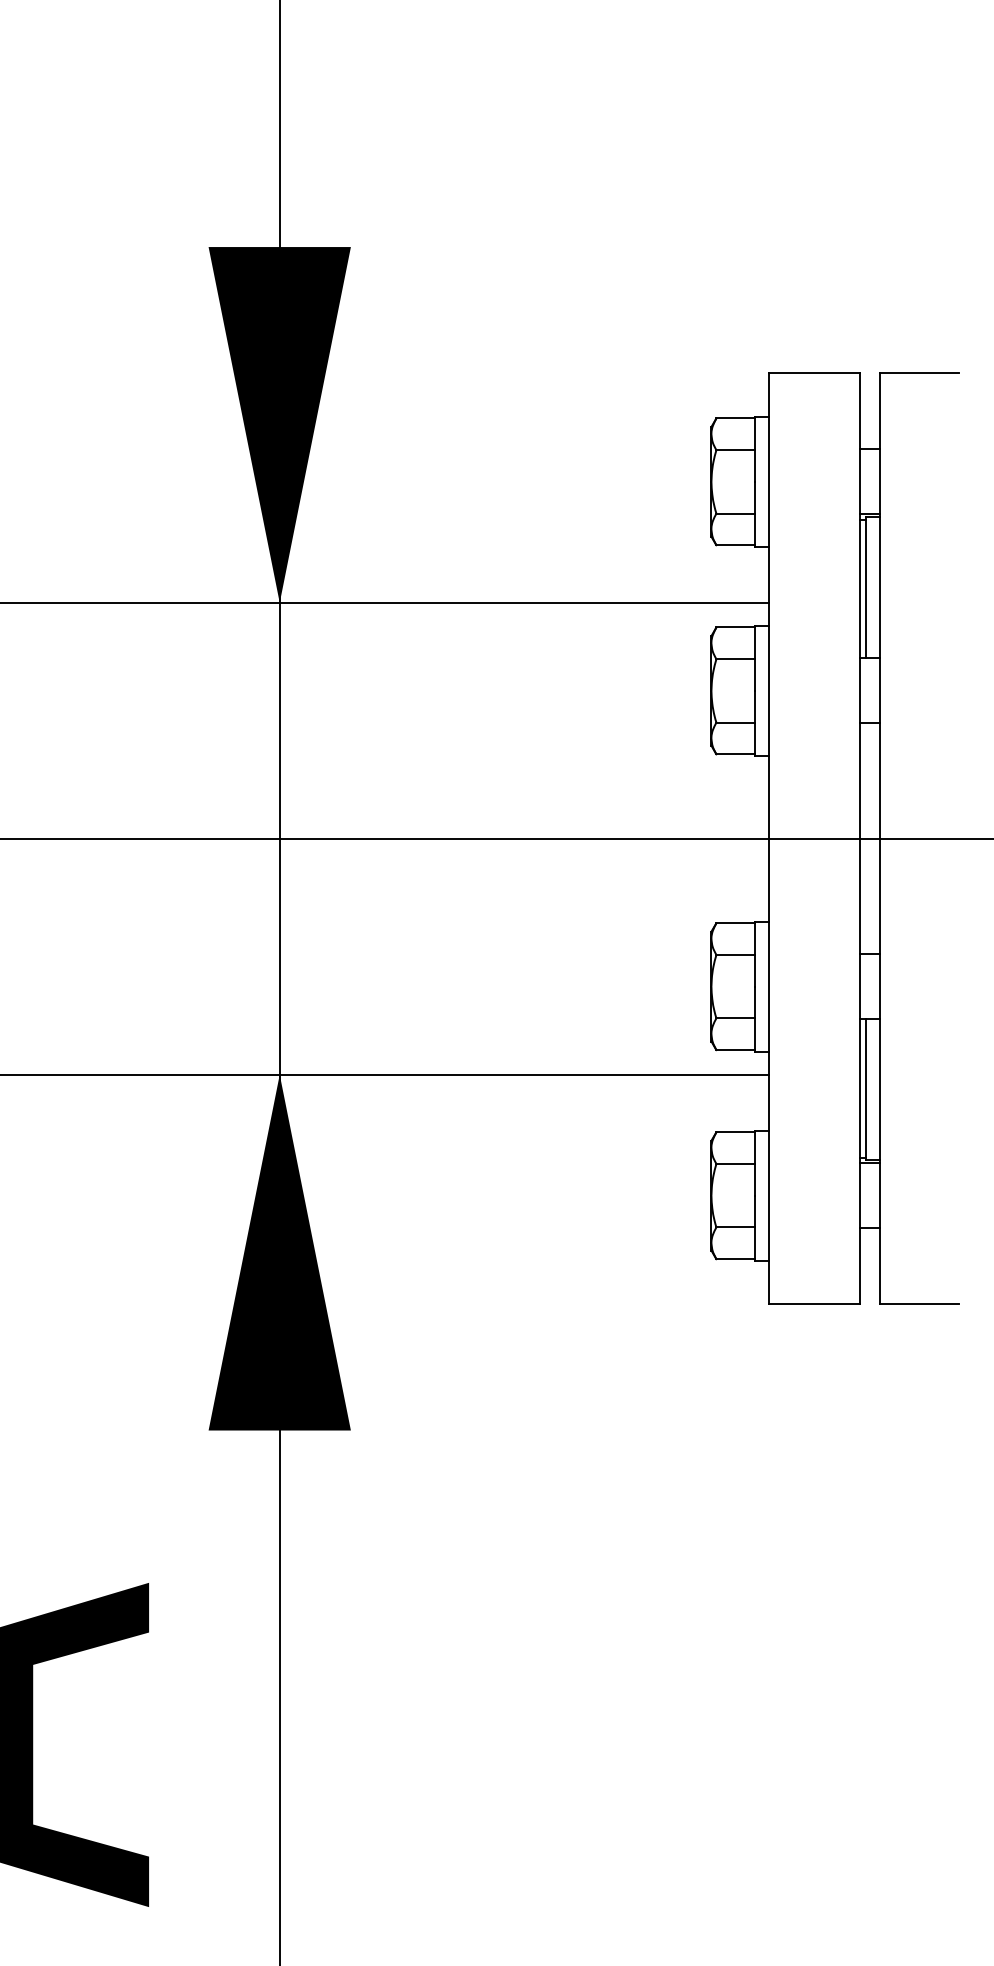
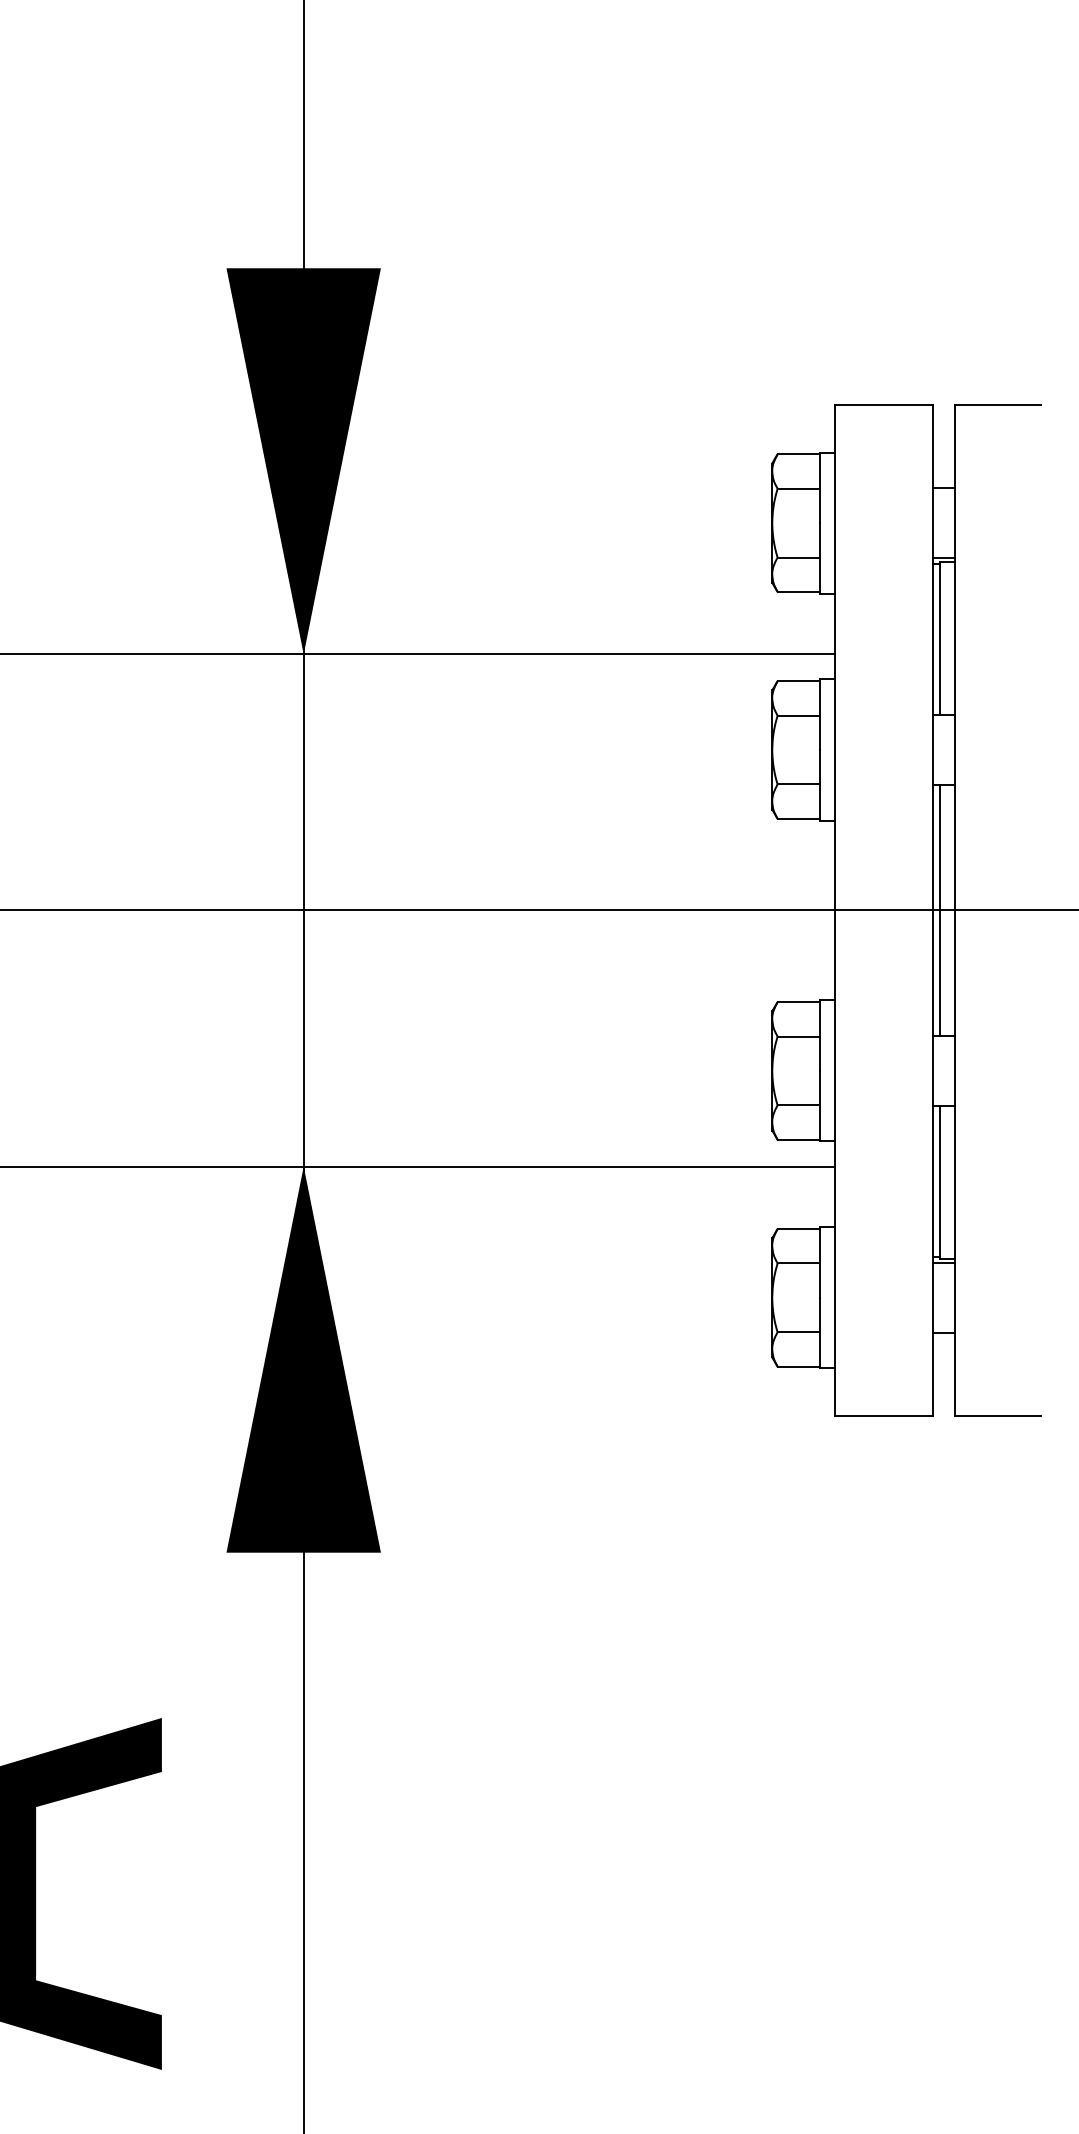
line: (866, 838) -> (940, 910), added

